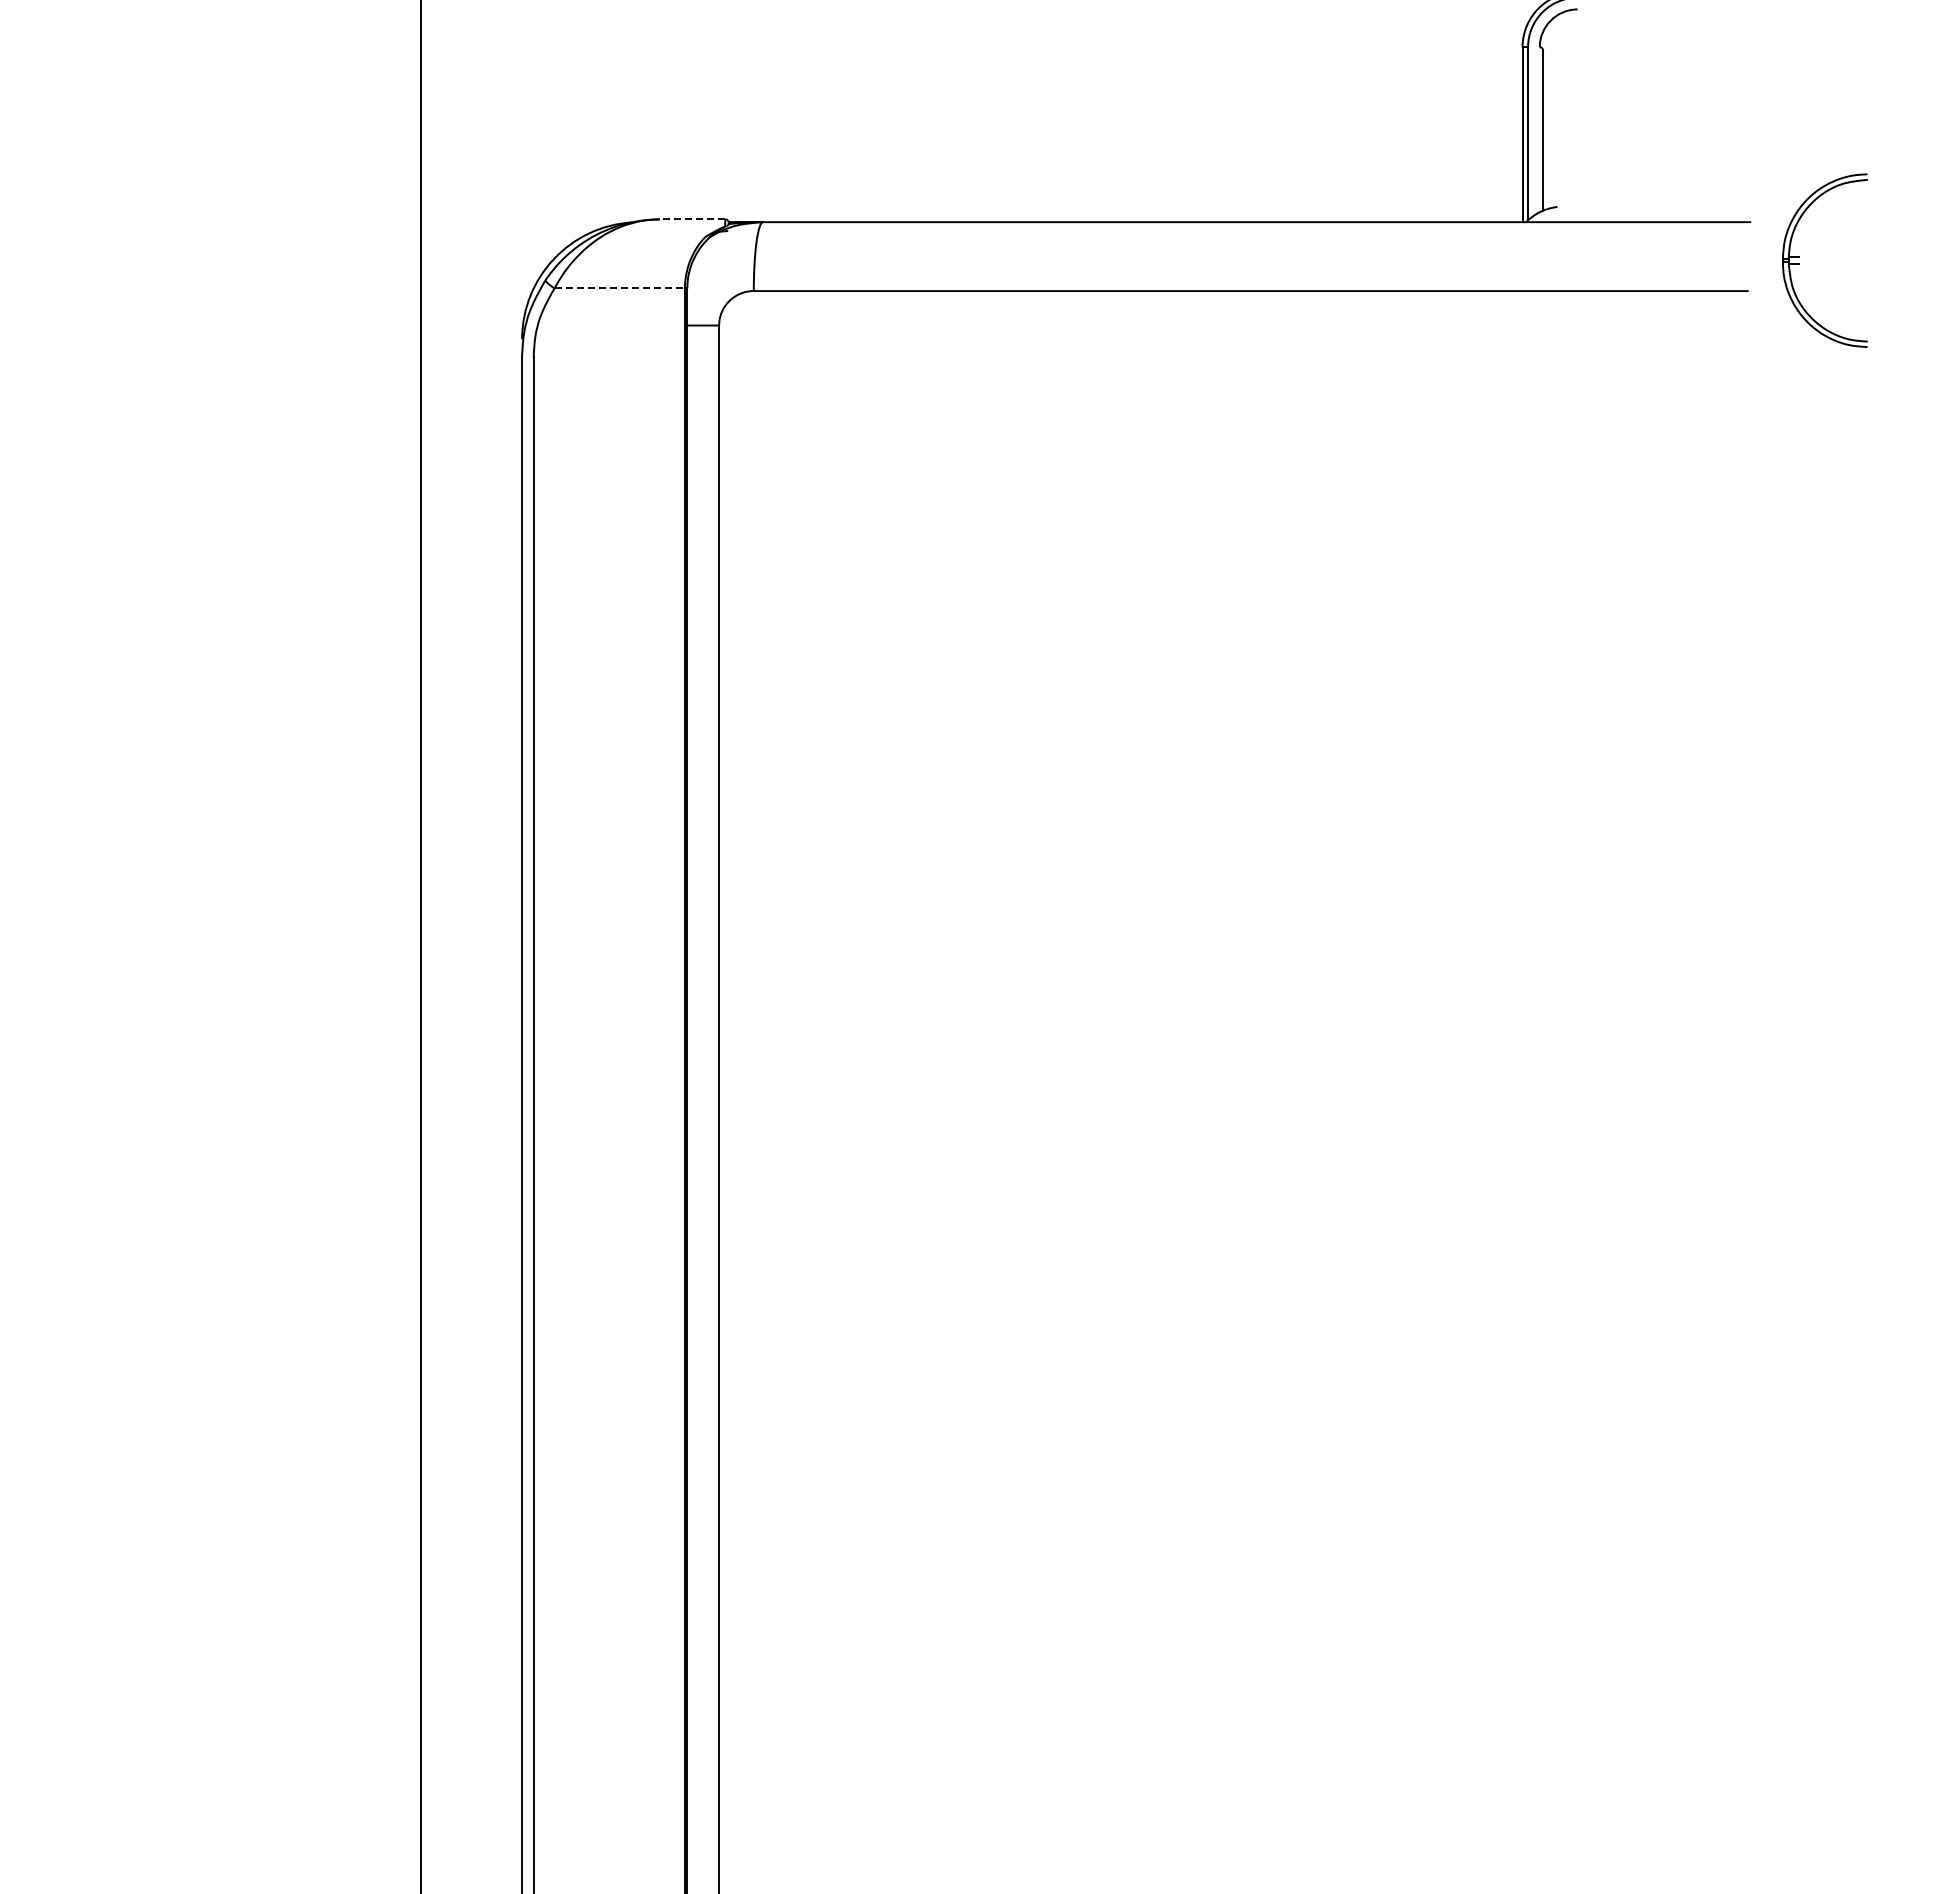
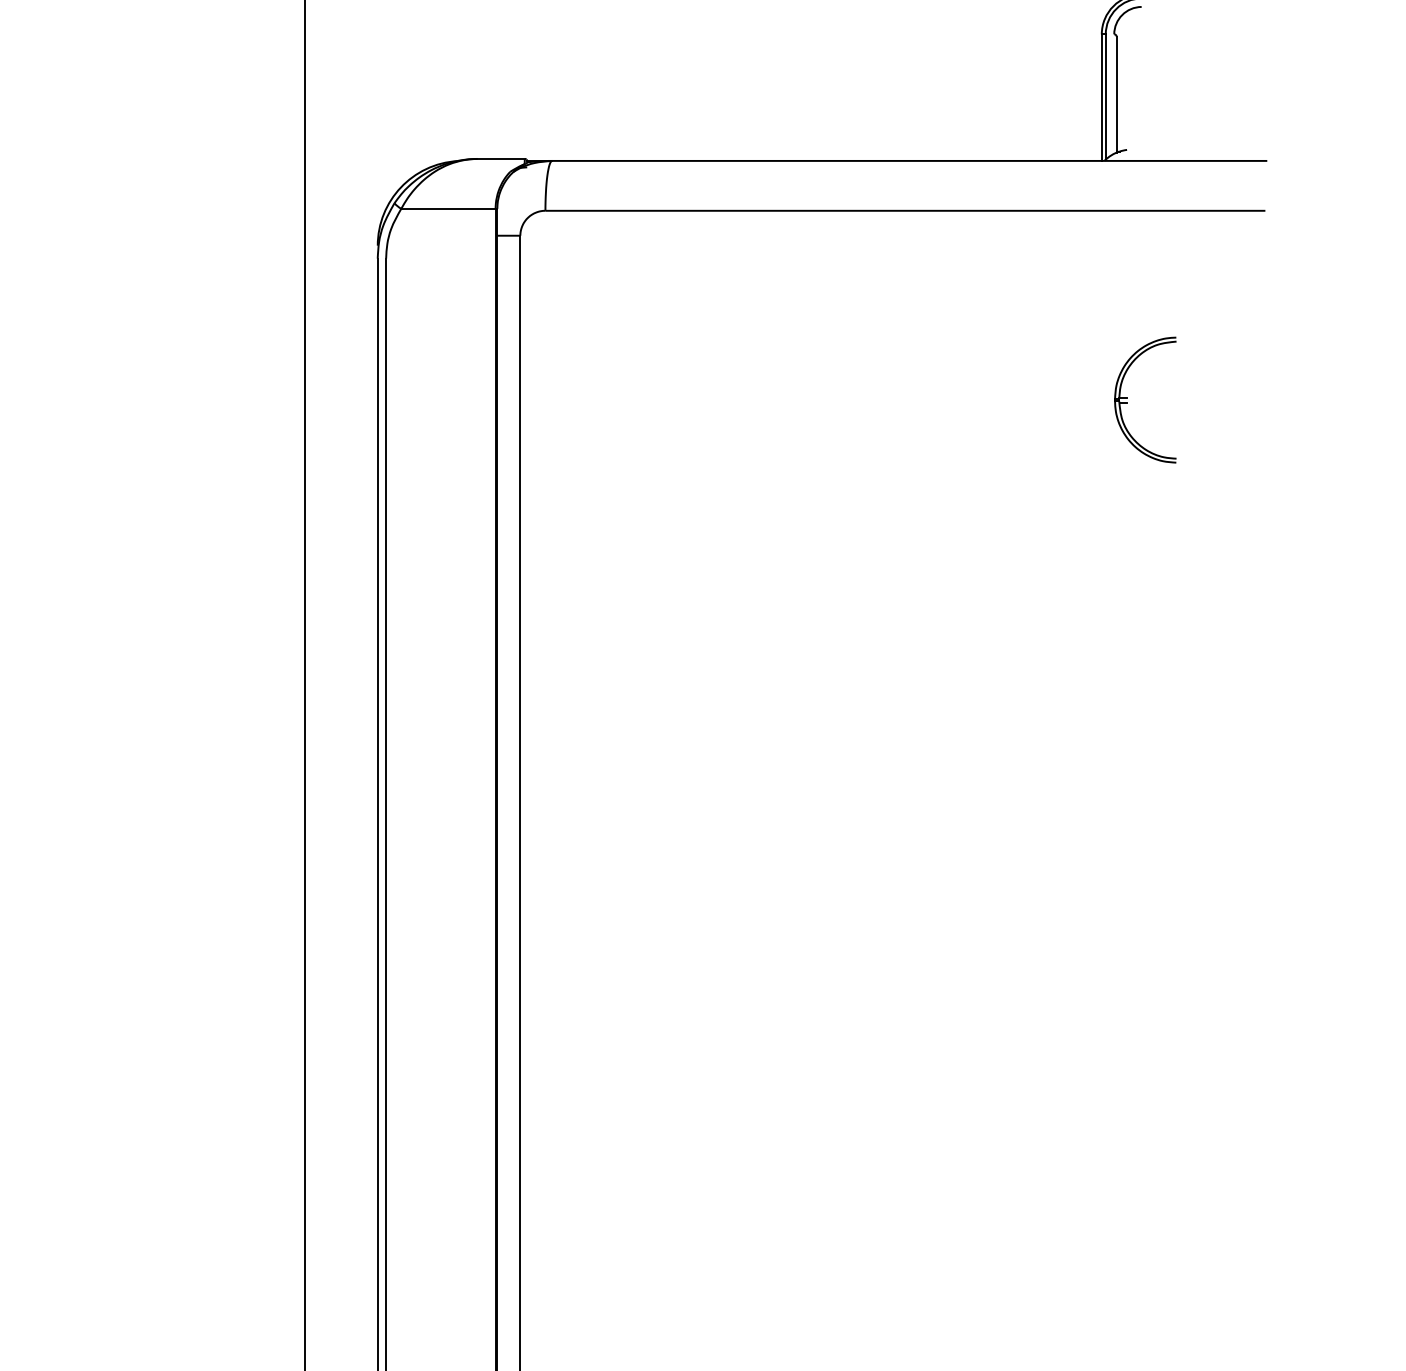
line: (692, 219) -> (501, 159), dashed -> solid
part: (1799, 257) -> (1127, 397), moved
line: (620, 288) -> (448, 208), dashed -> solid

